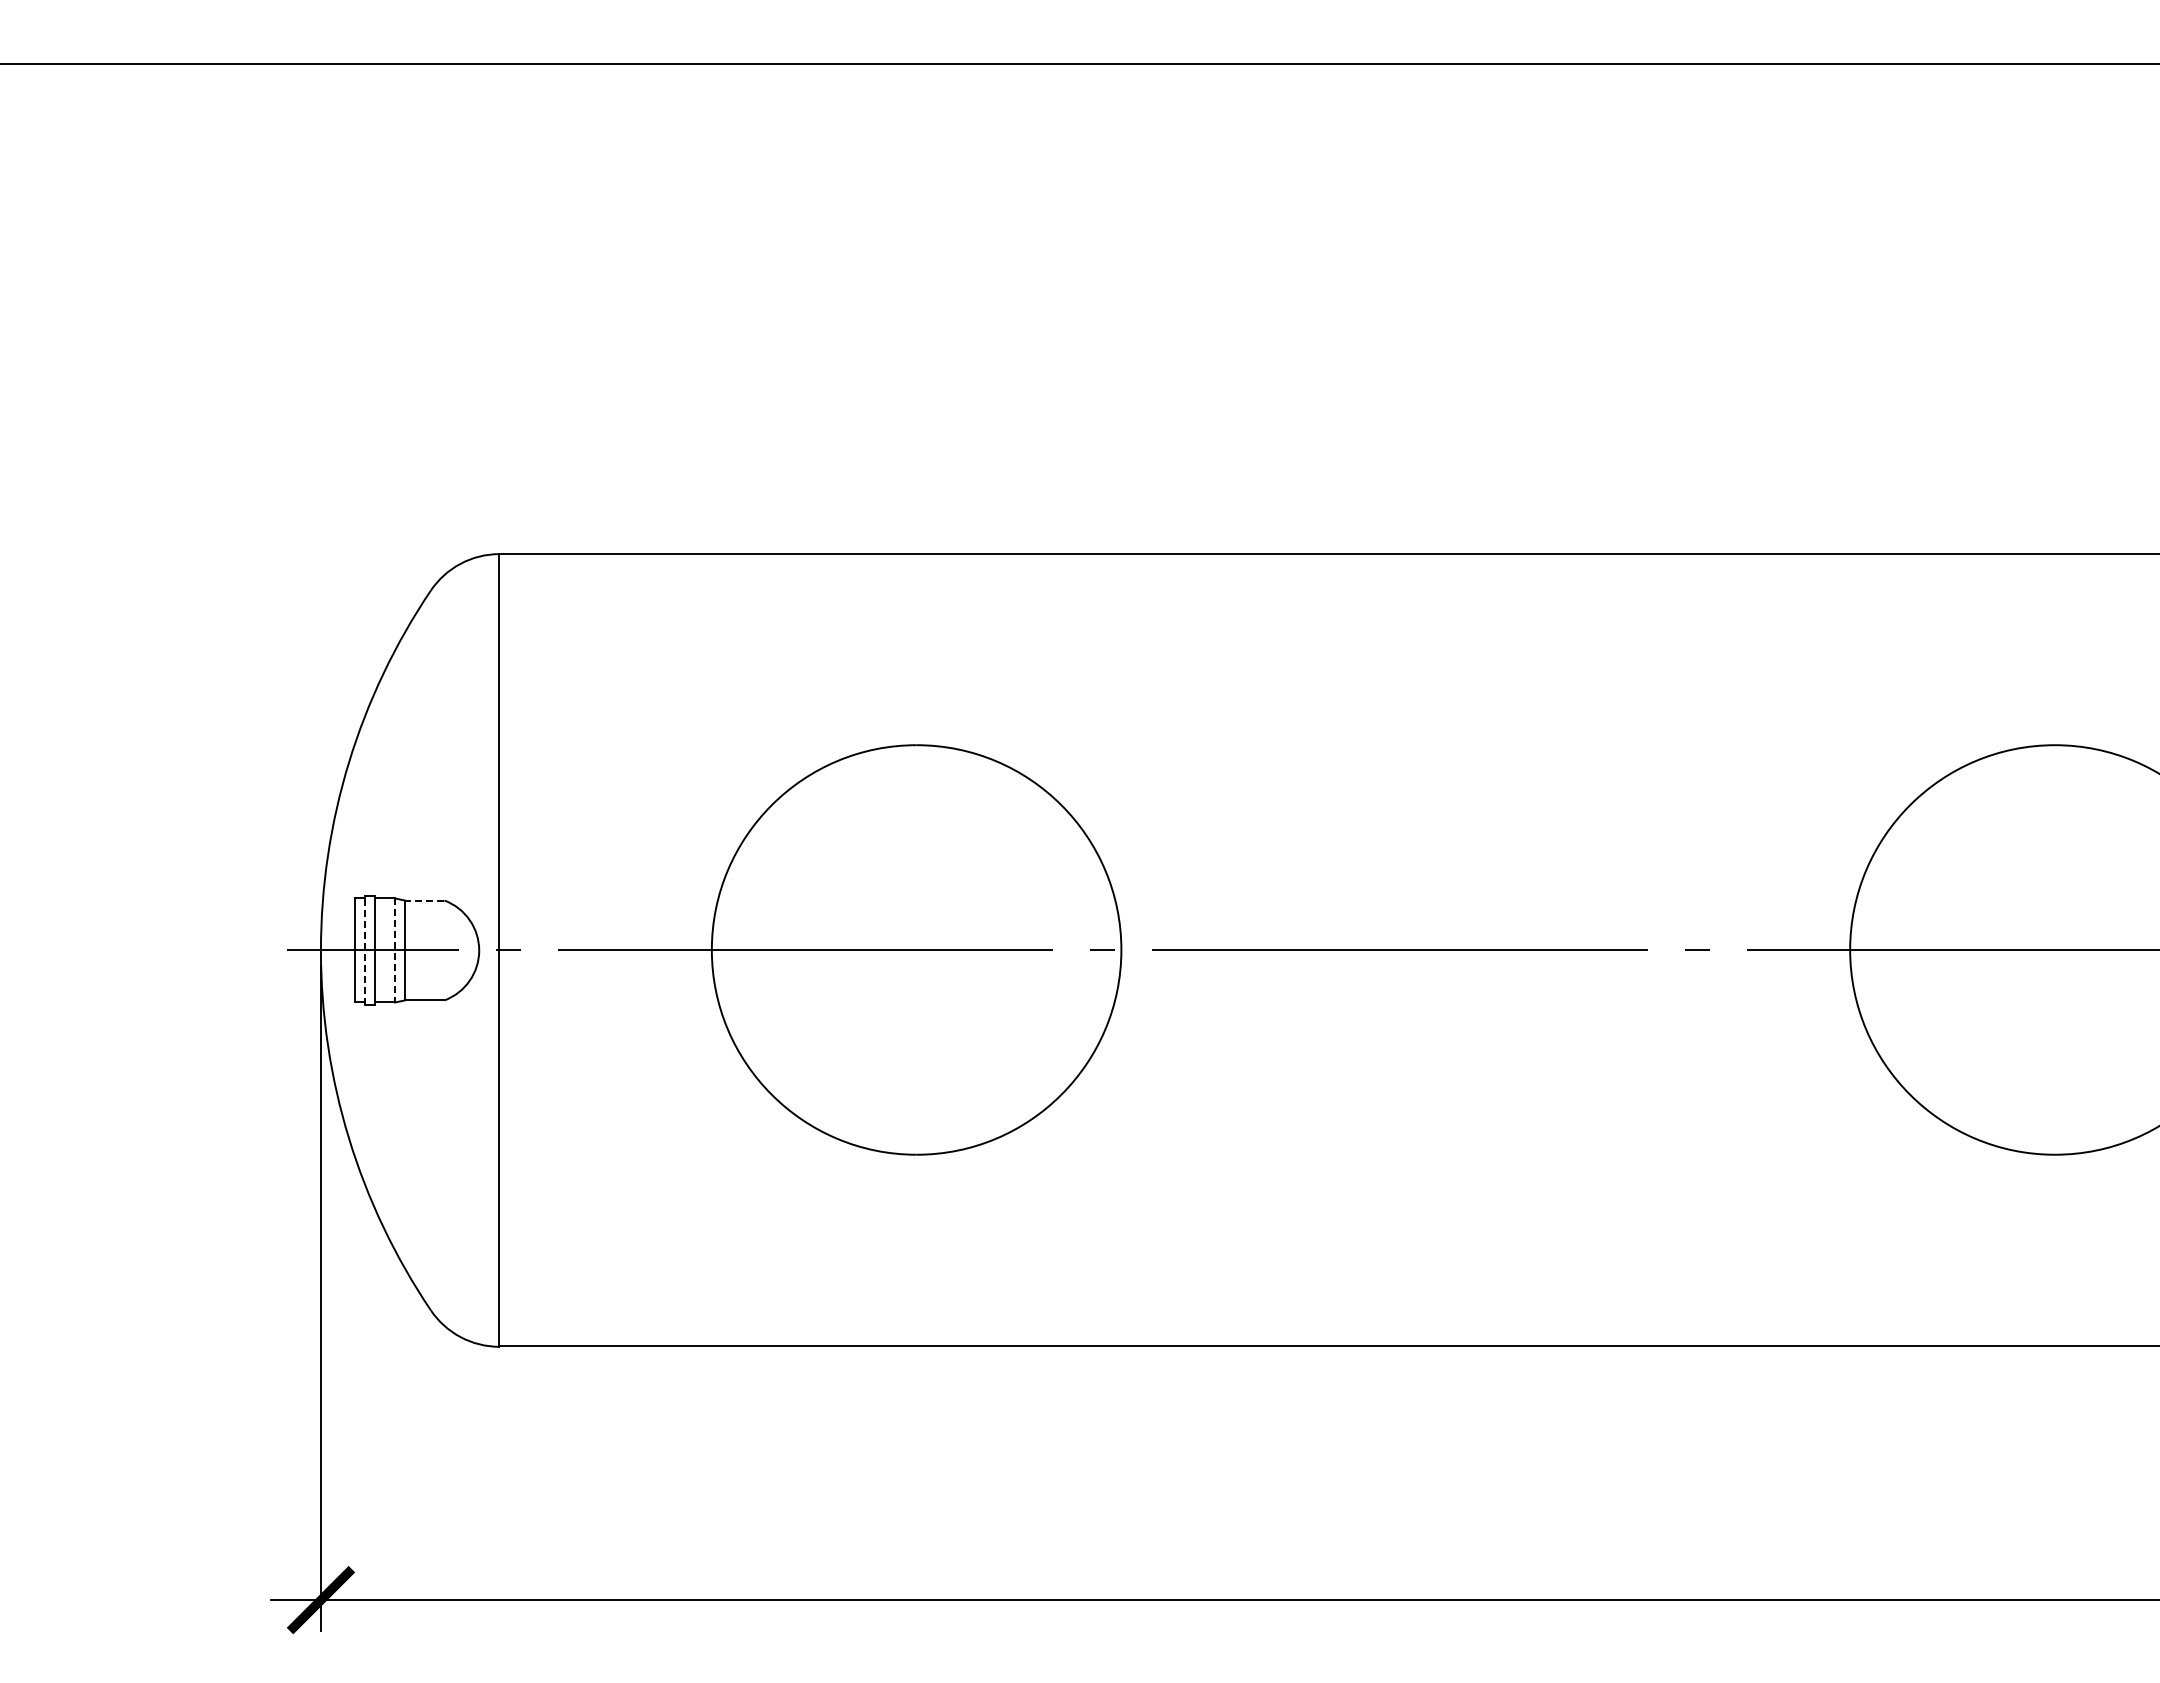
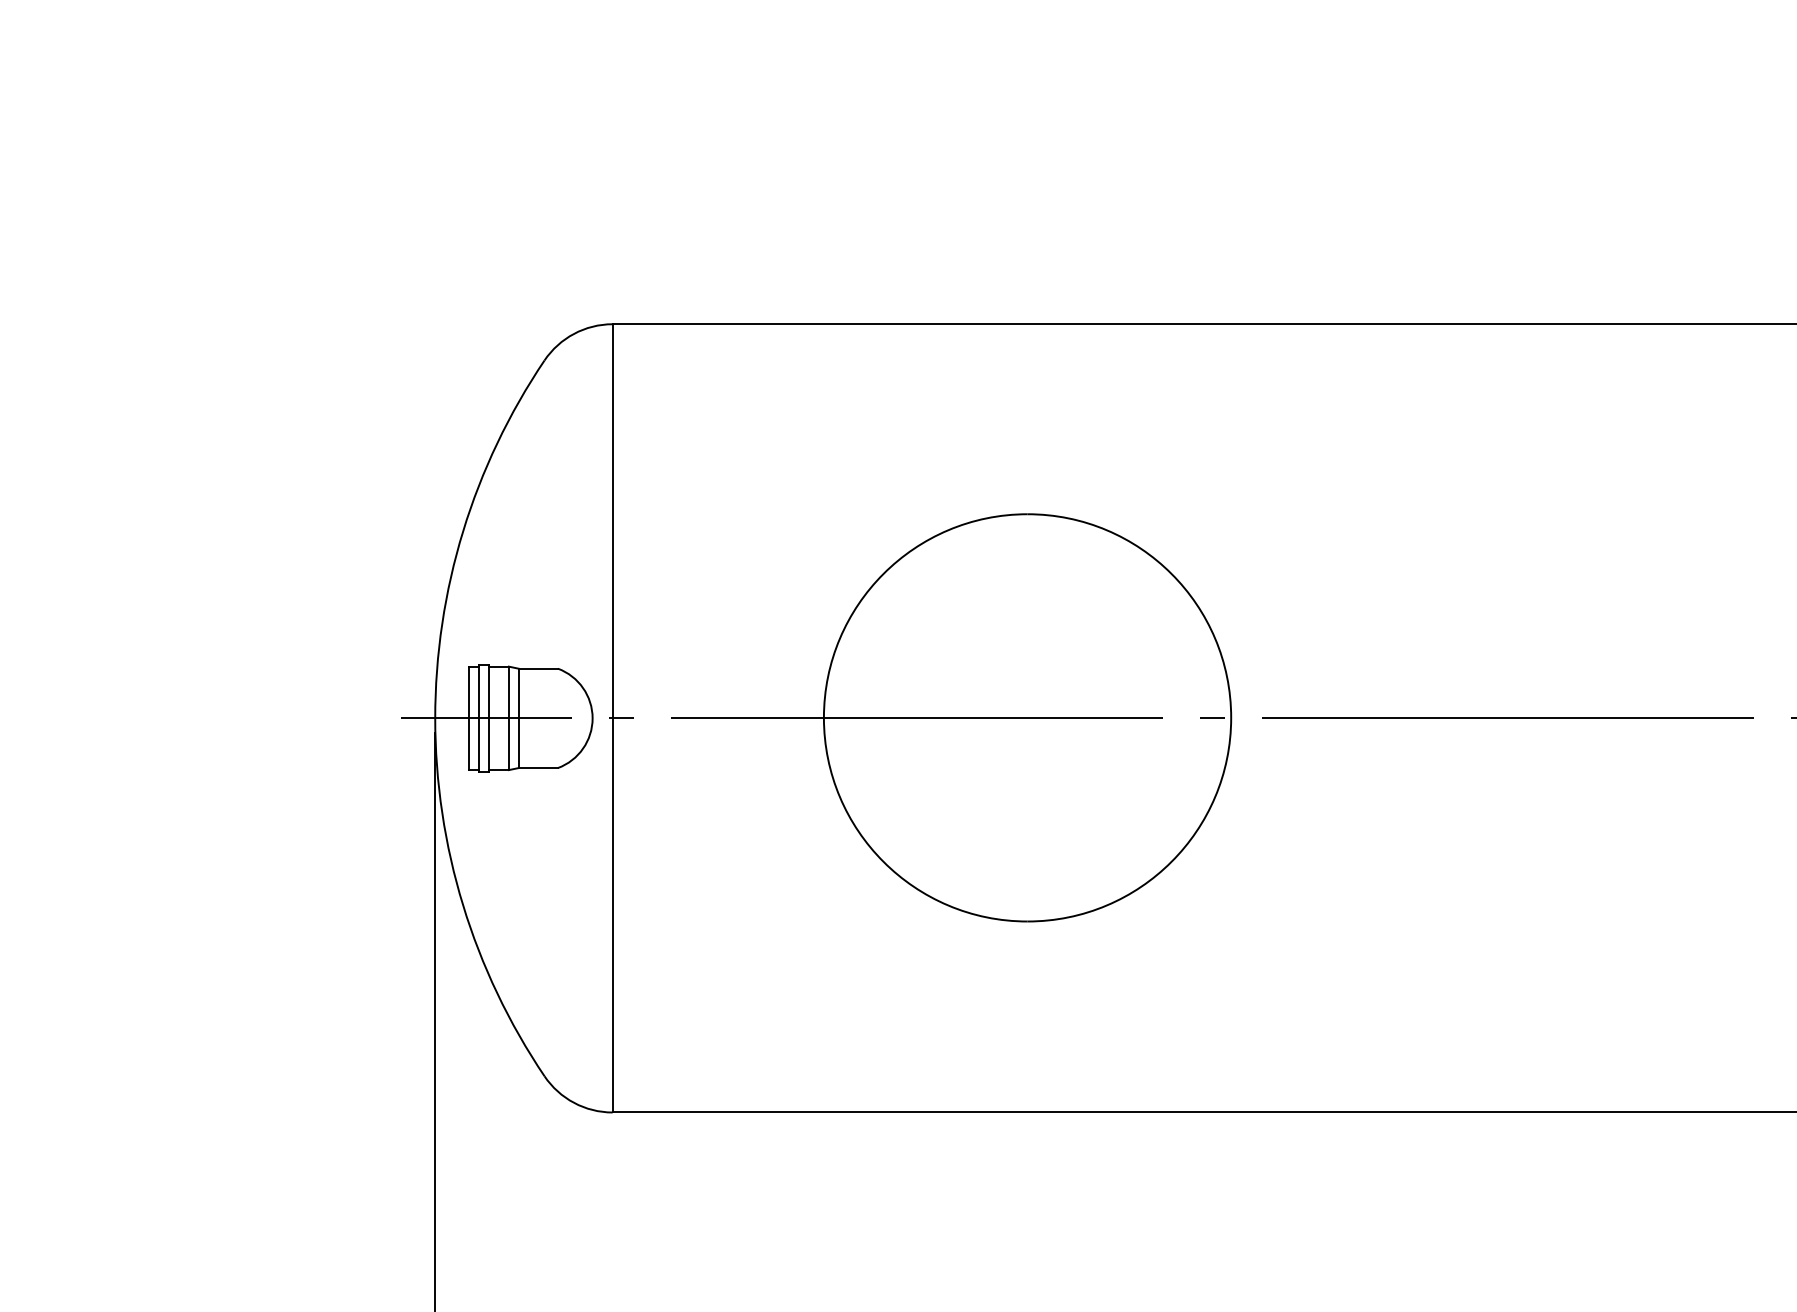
line: (424, 900) -> (538, 668), dashed -> solid
line: (365, 949) -> (479, 717), dashed -> solid
line: (395, 950) -> (509, 718), dashed -> solid

